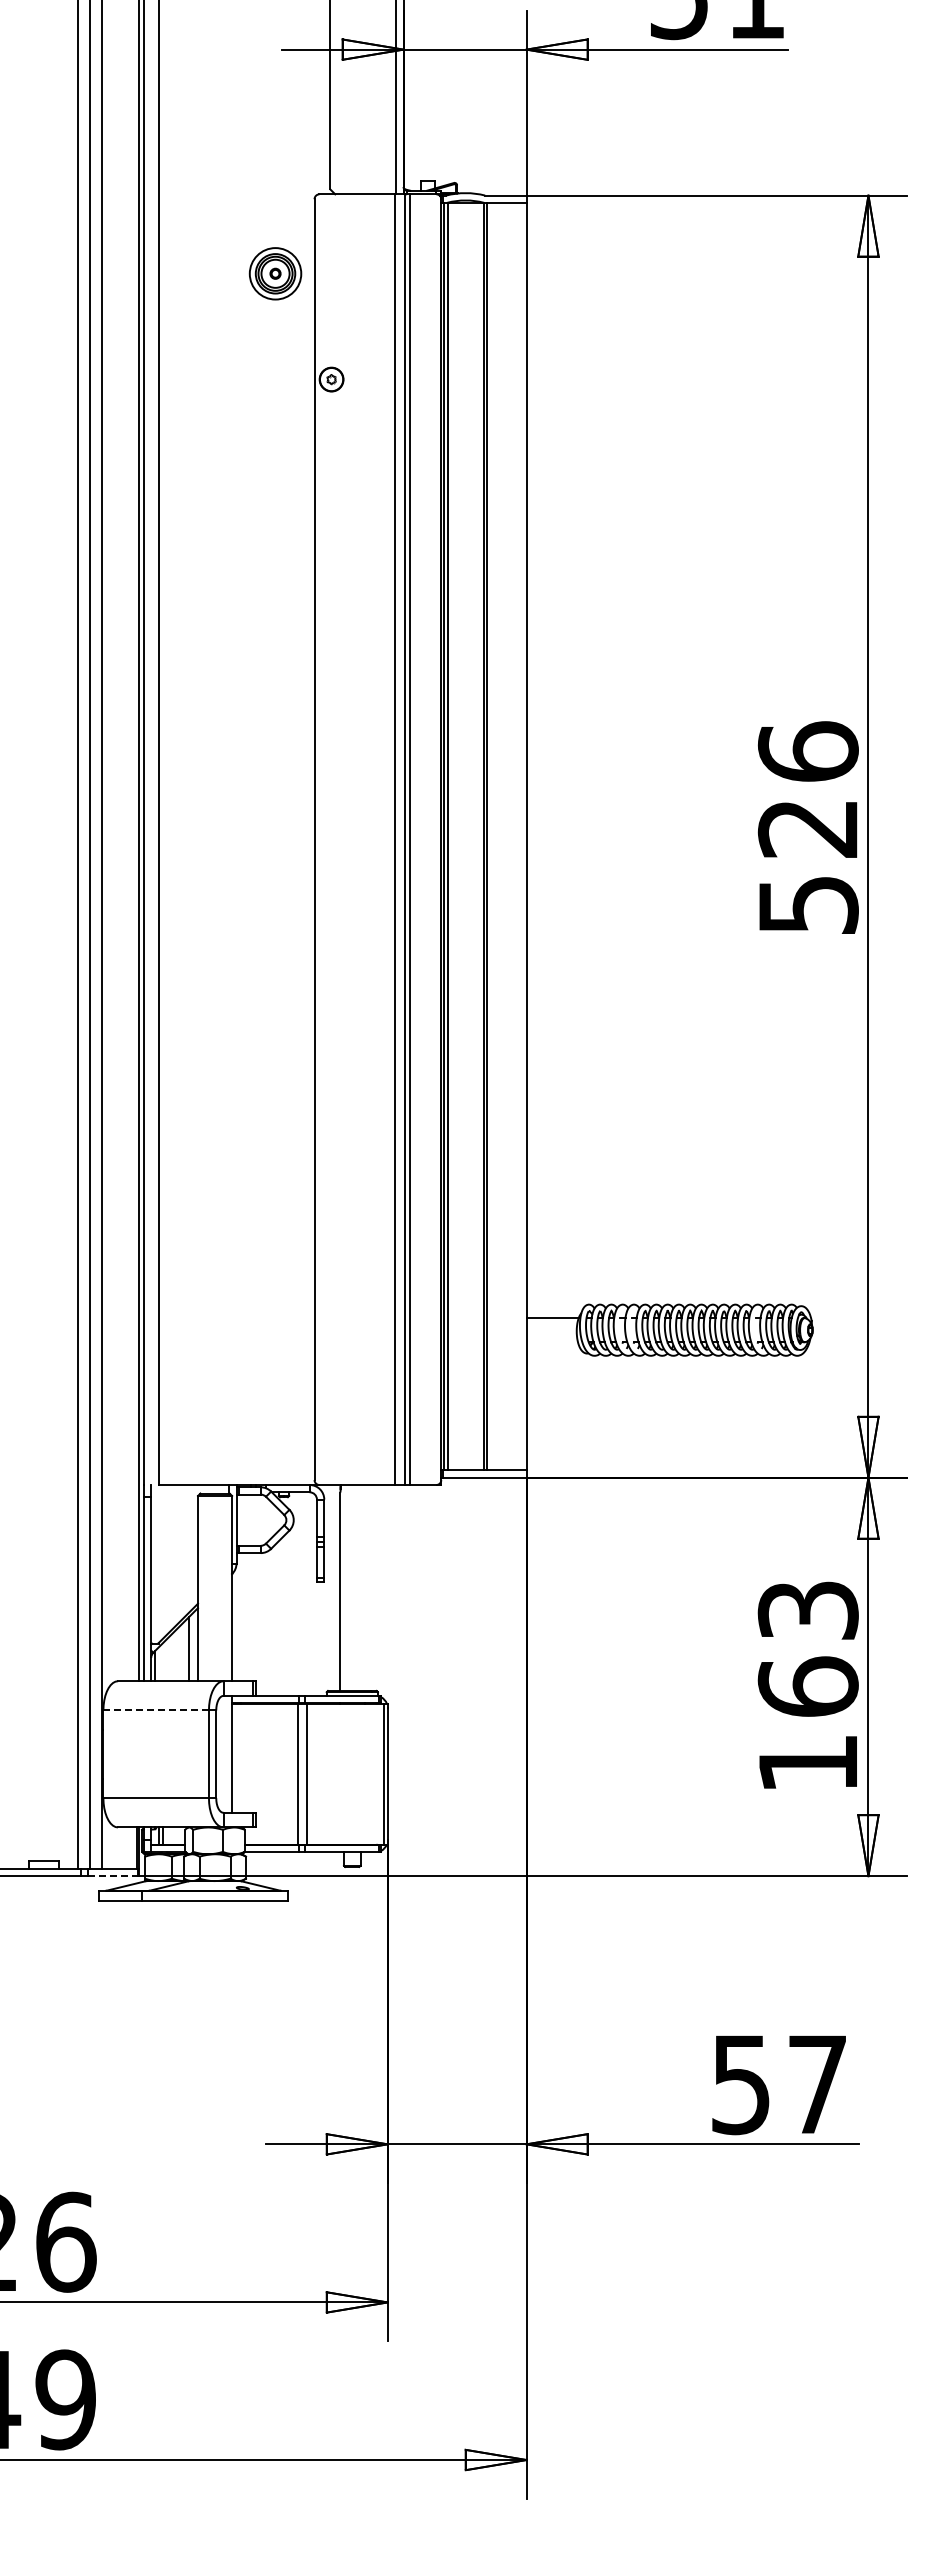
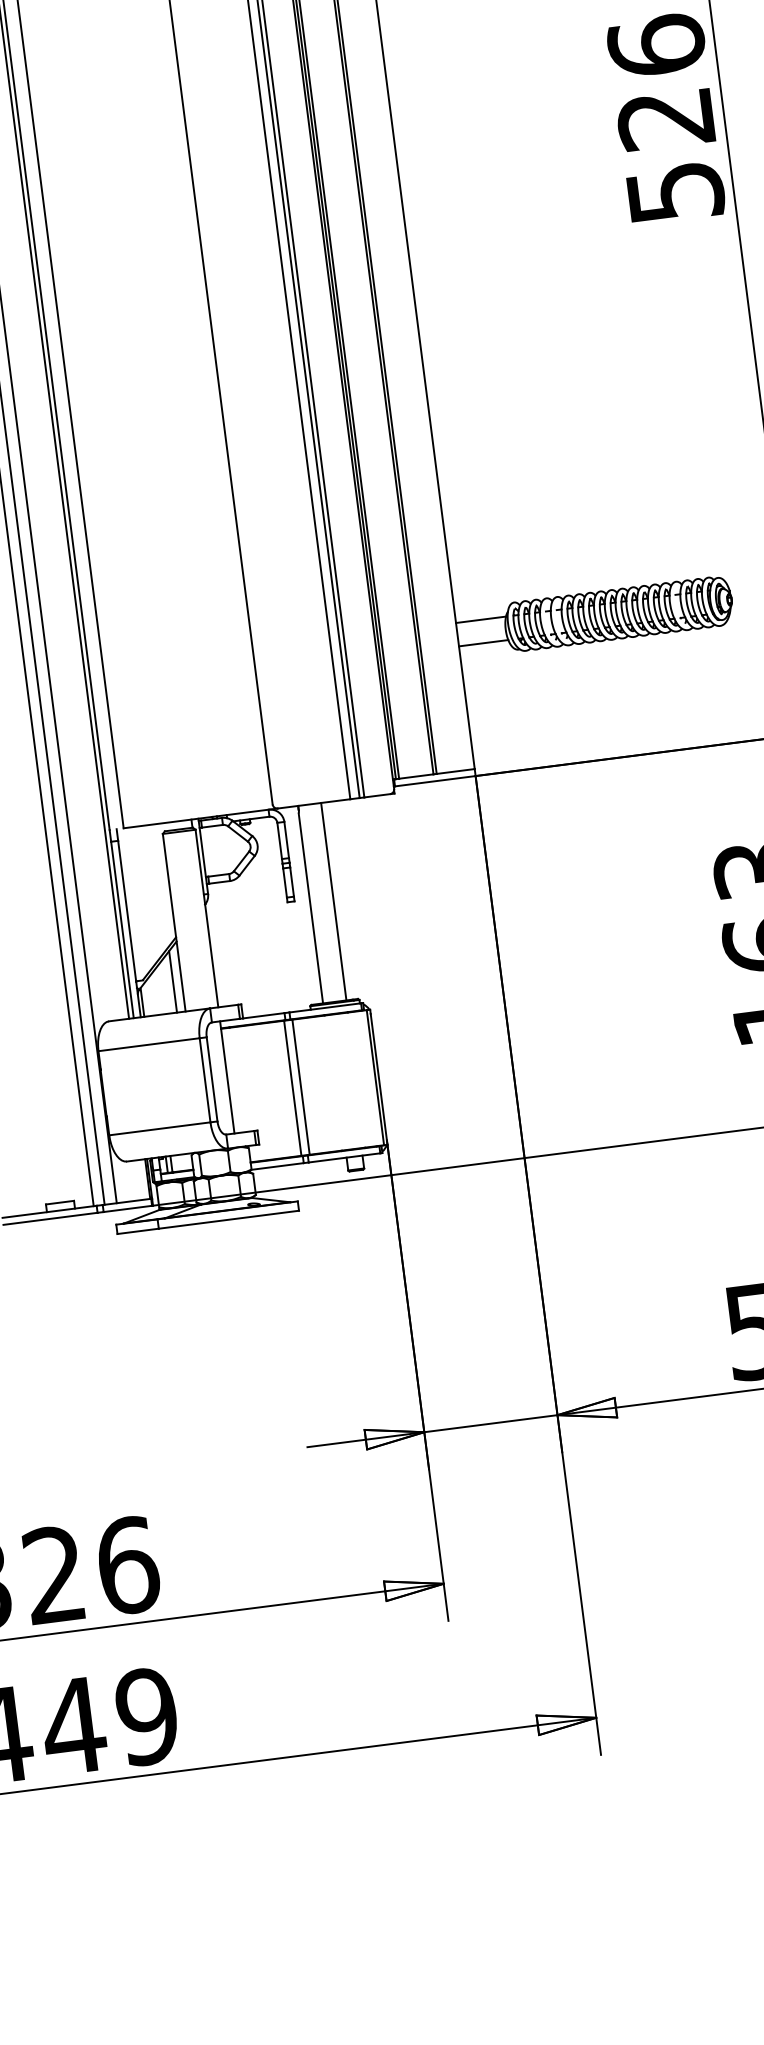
line: (552, 1342) -> (483, 643), added
line: (364, 1587) -> (333, 901), added
line: (156, 1710) -> (149, 1044), dashed -> solid
line: (113, 1876) -> (128, 1209), dashed -> solid

